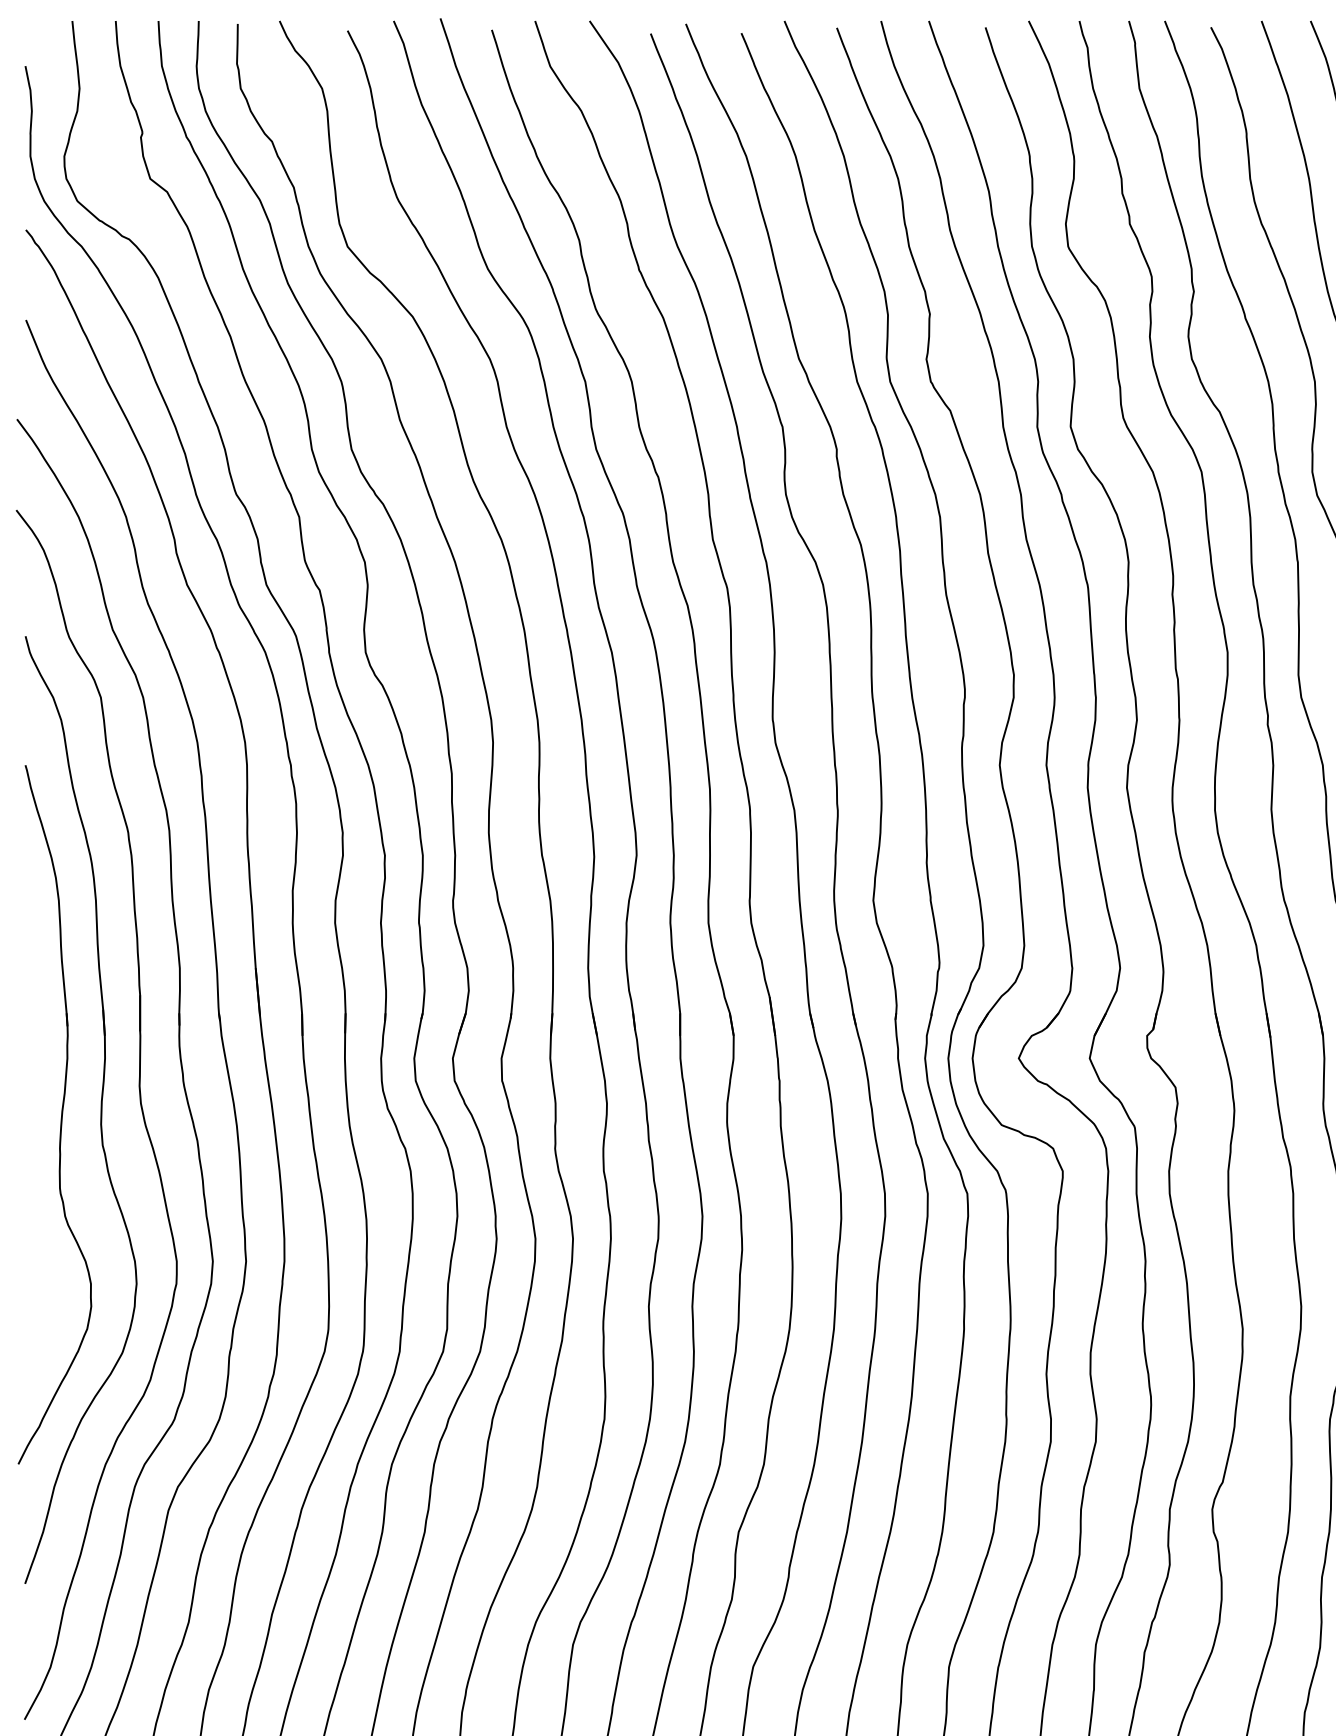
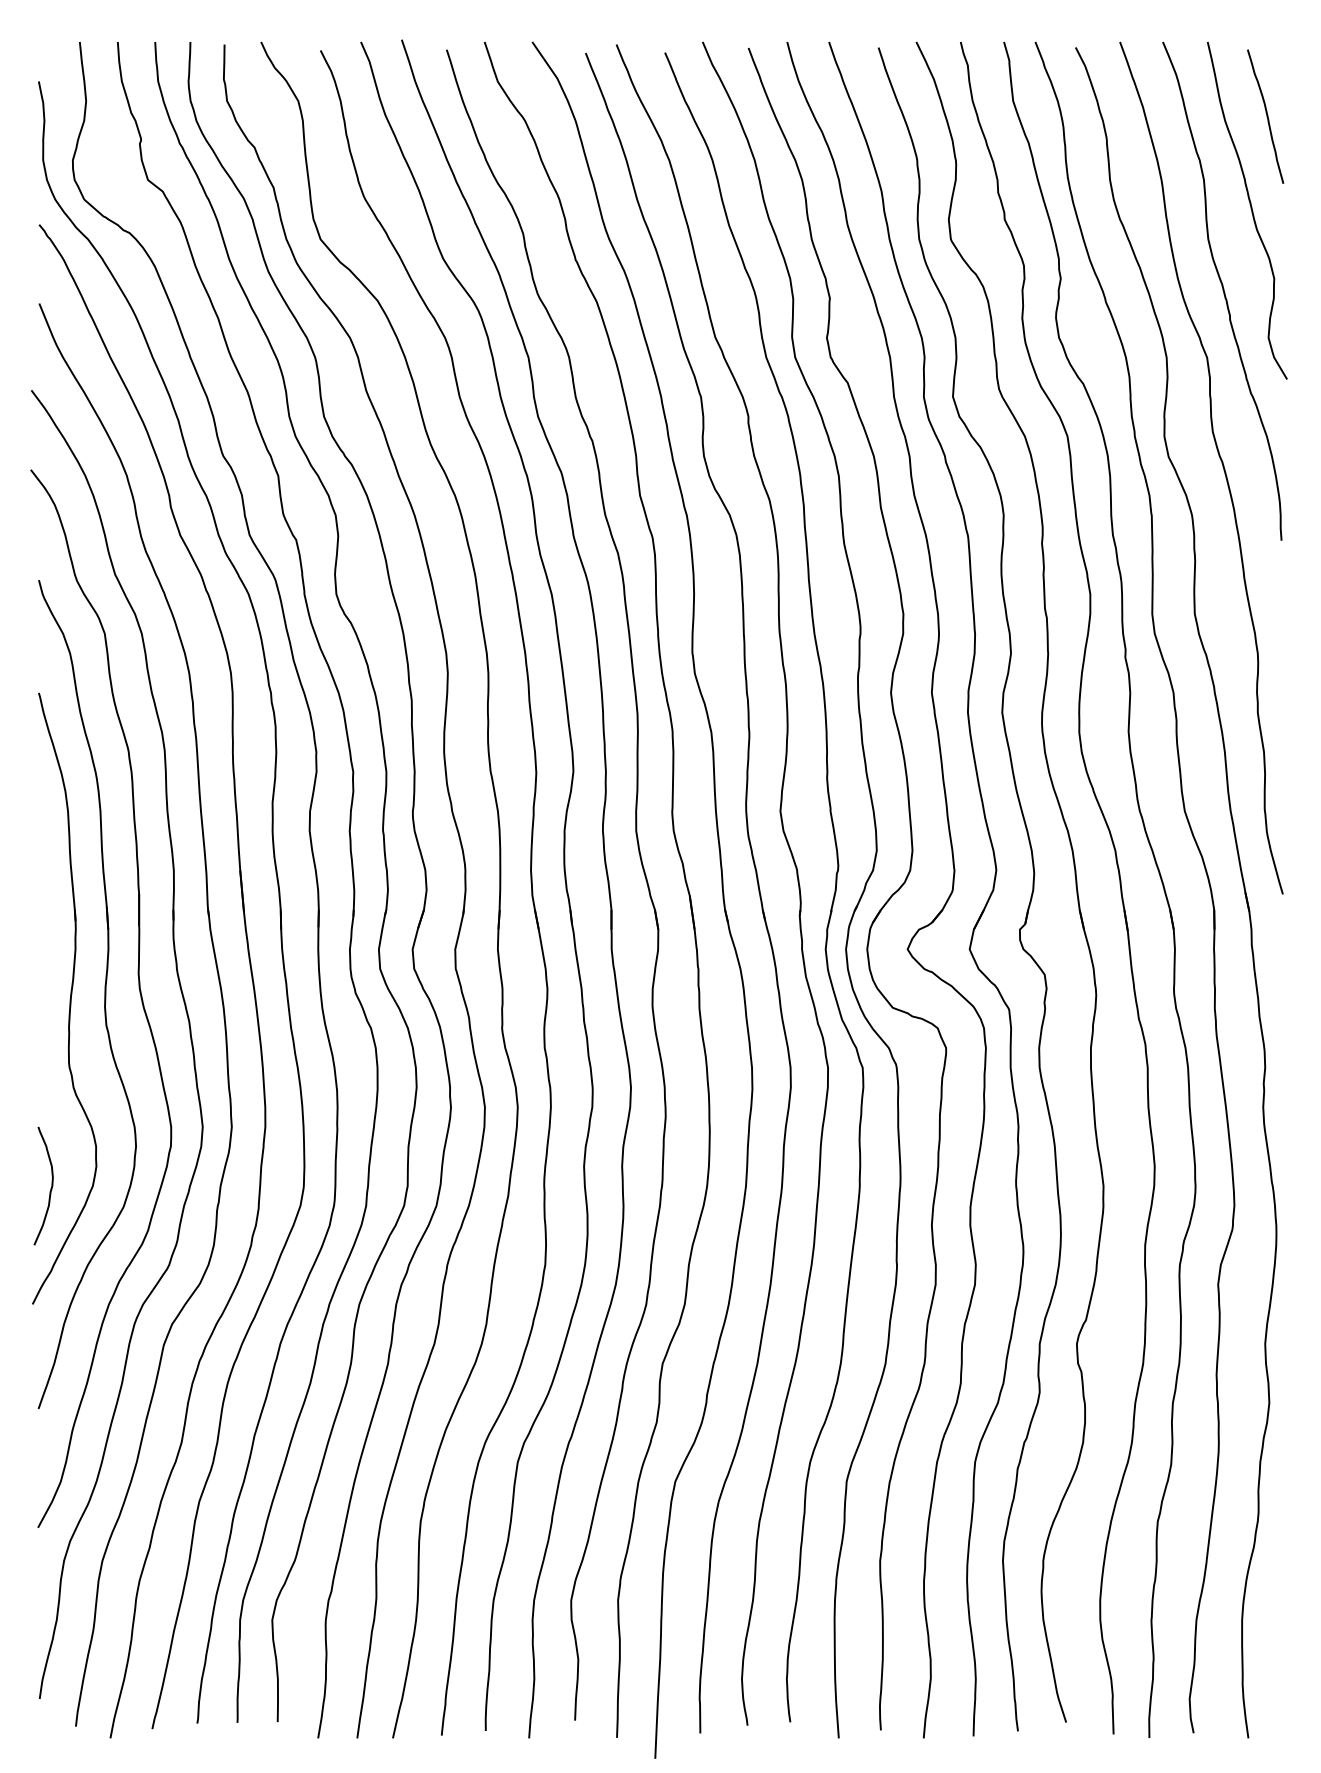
curve: (38, 1331) -> (50, 1188), added

